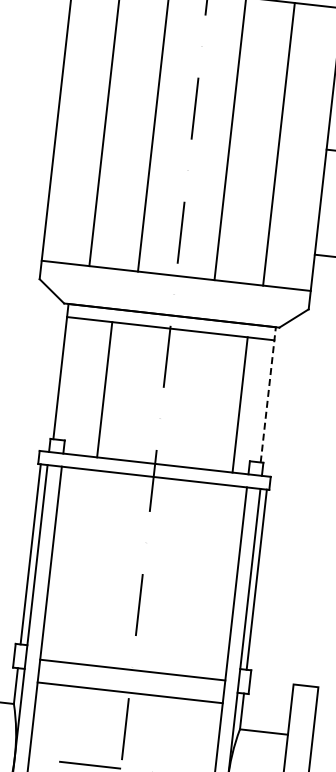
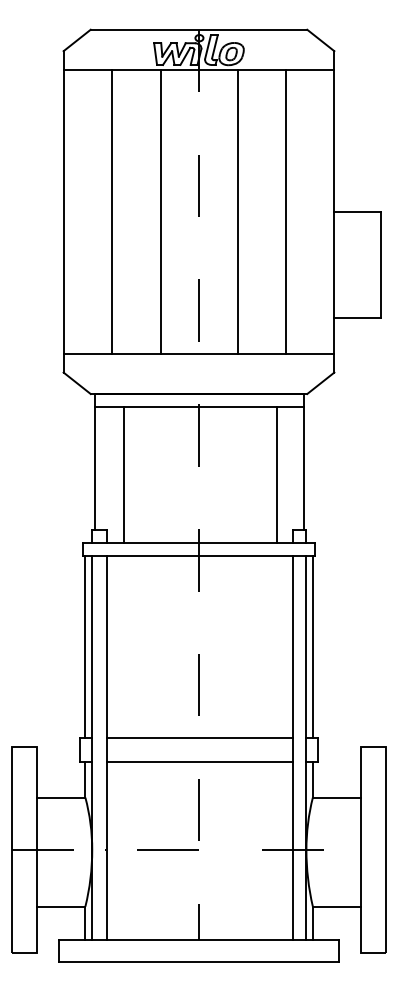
line: (104, 390) -> (123, 475), moved
line: (268, 394) -> (303, 461), dashed -> solid
line: (132, 669) -> (199, 737), moved
line: (130, 692) -> (199, 761), moved

